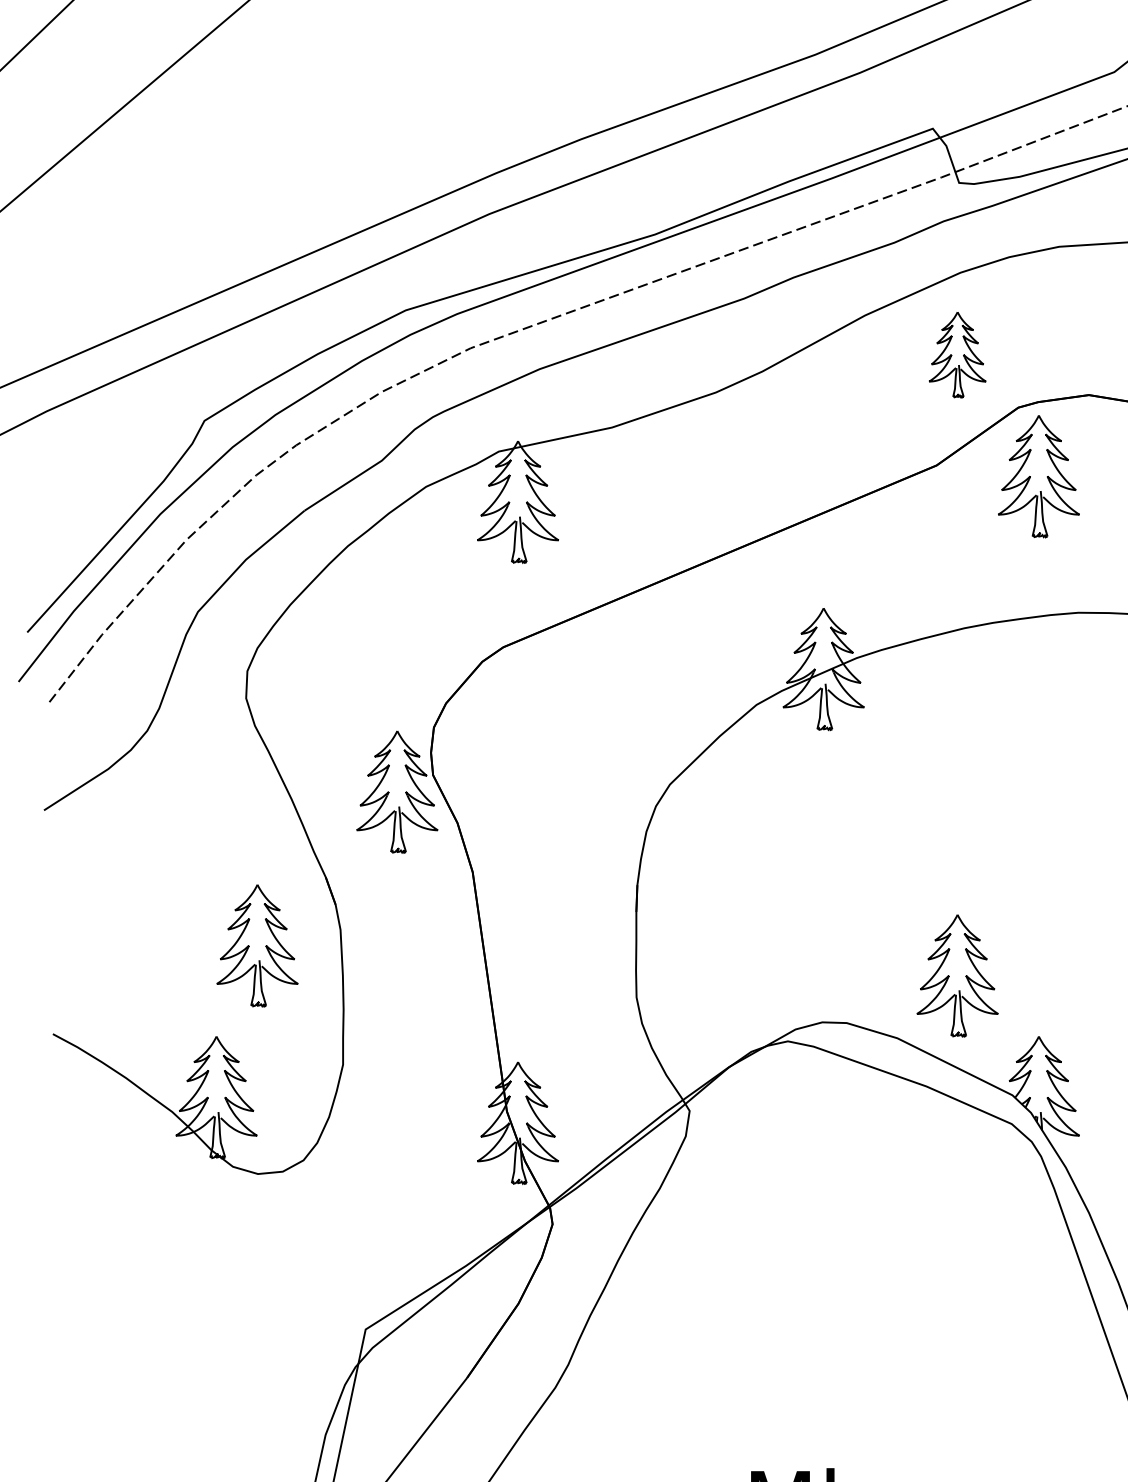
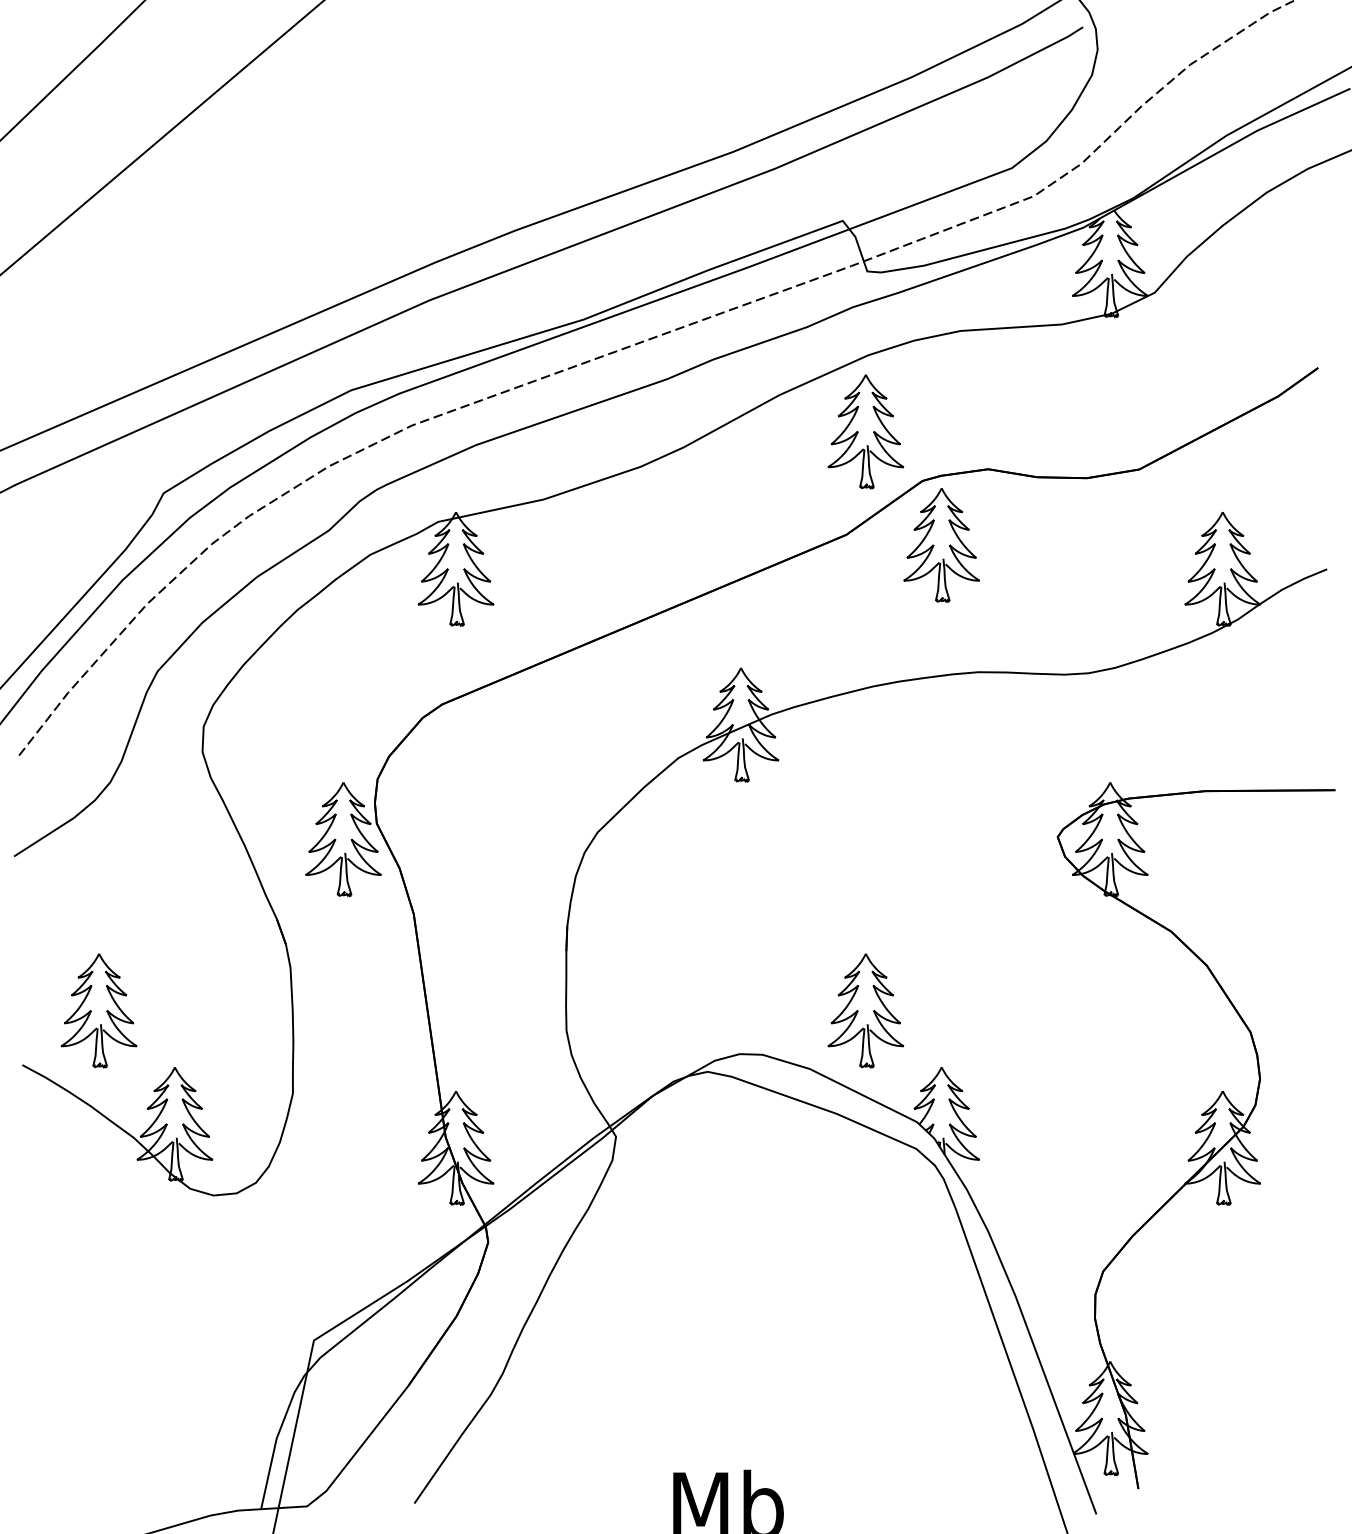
part: (957, 354) -> (865, 431), size x1.43
part: (256, 945) -> (98, 1010), moved

